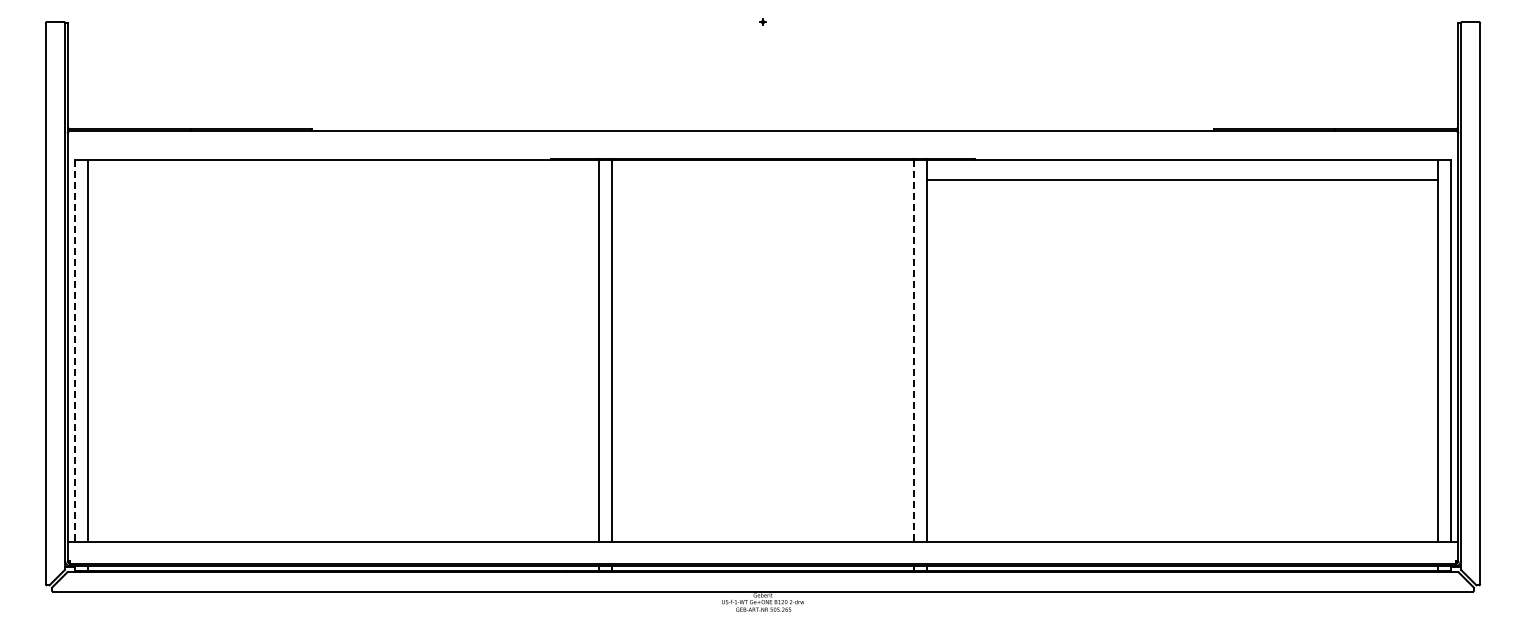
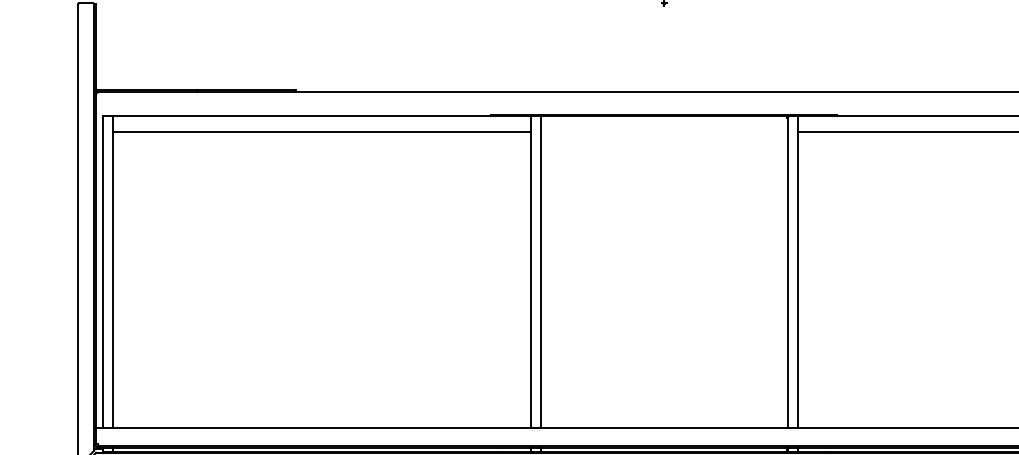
line: (343, 179) -> (321, 131), added
line: (75, 351) -> (102, 272), dashed -> solid
line: (914, 351) -> (788, 272), dashed -> solid

